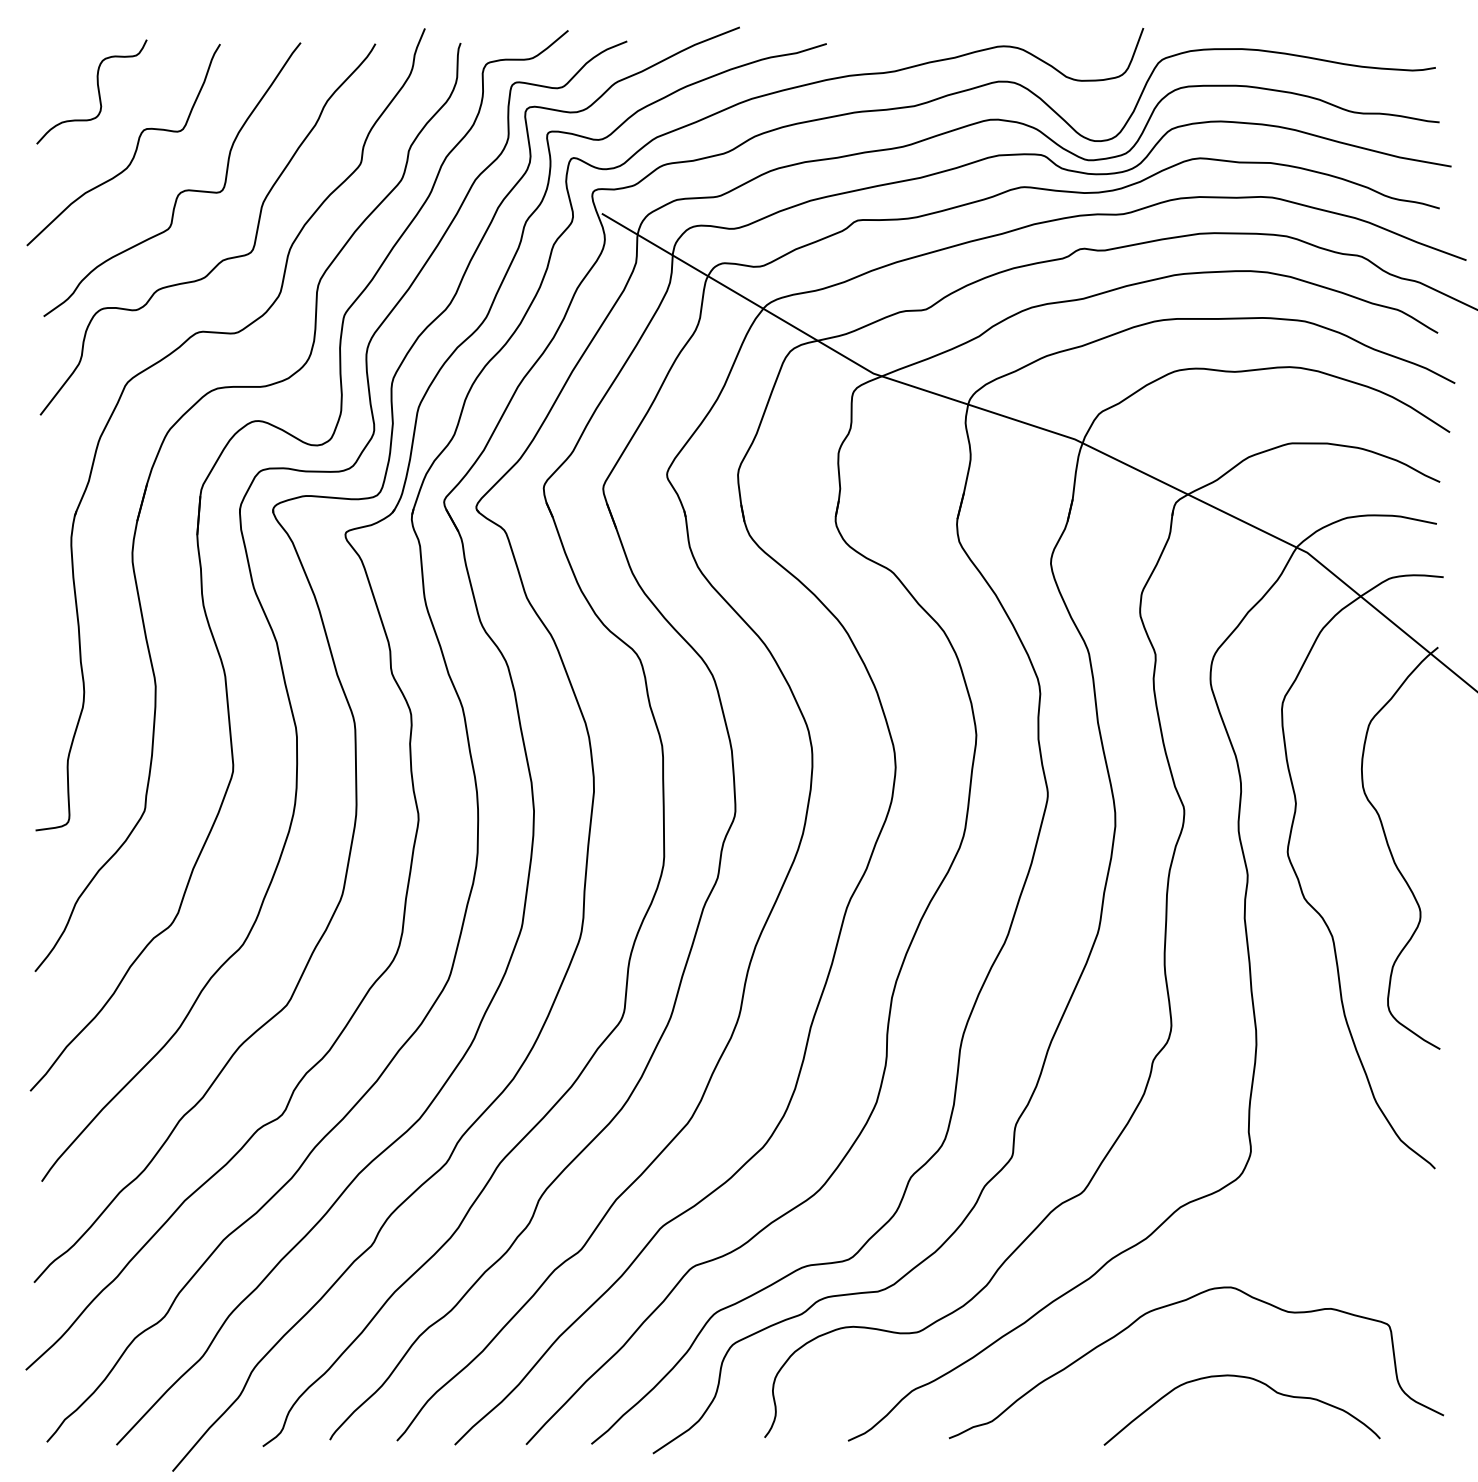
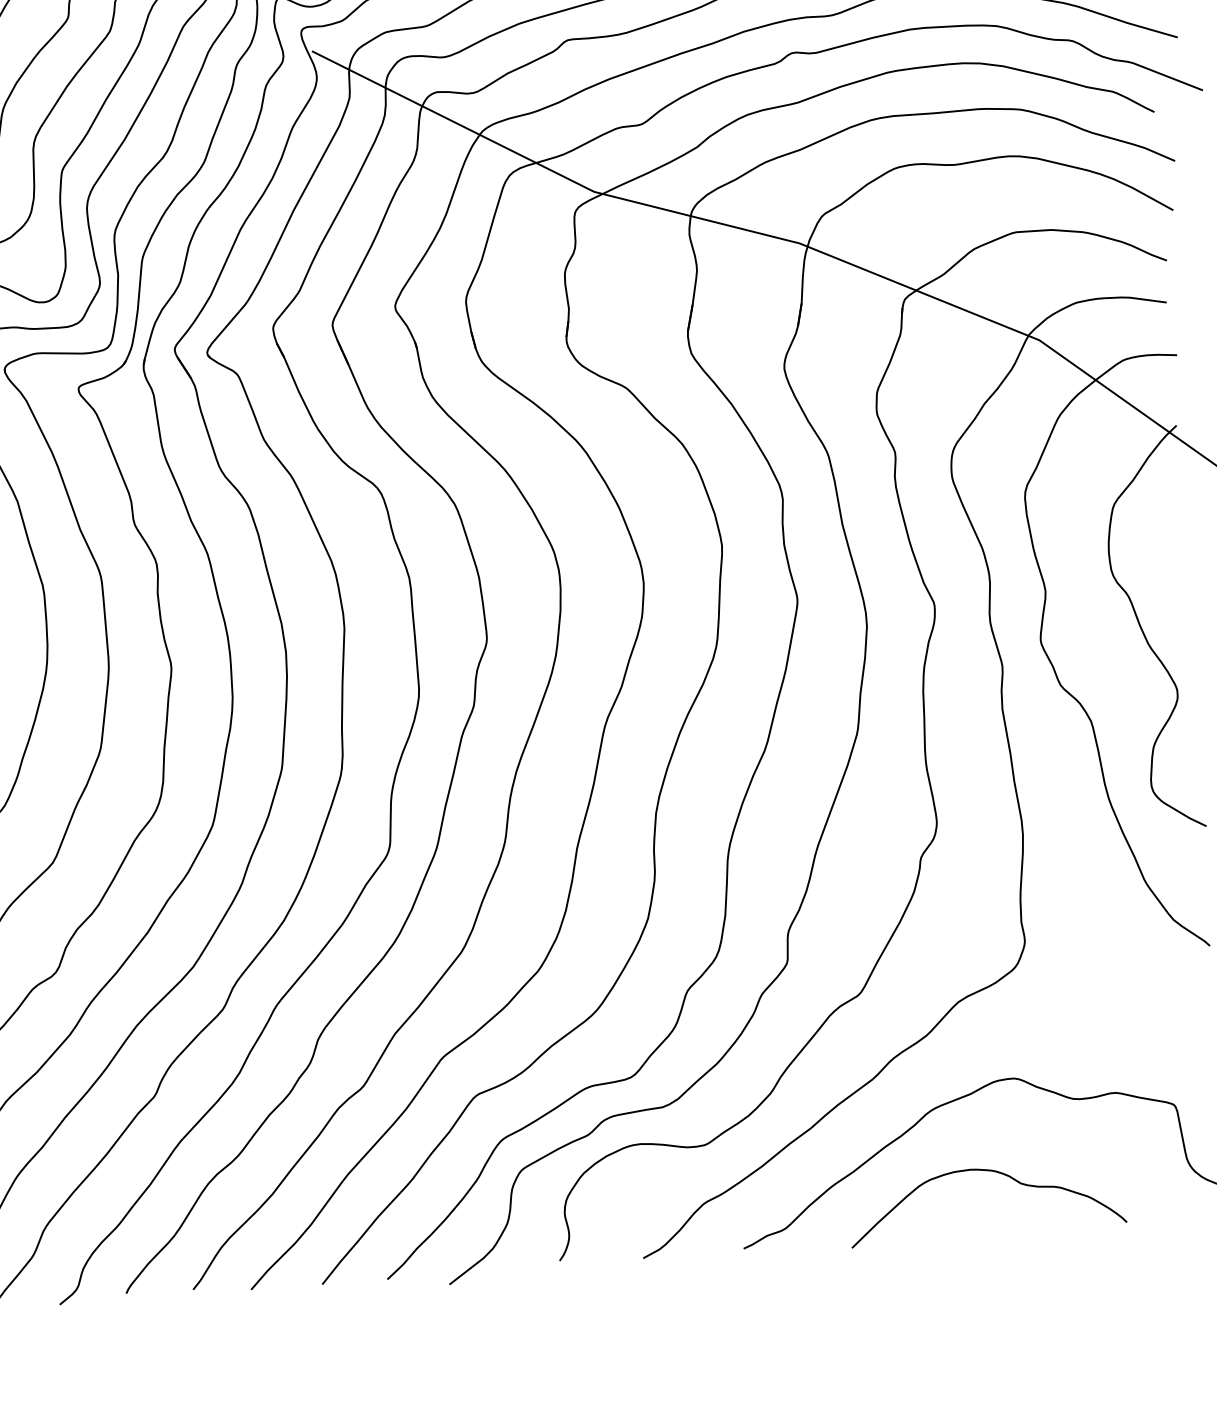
curve: (1245, 1378) -> (988, 1171), moved

